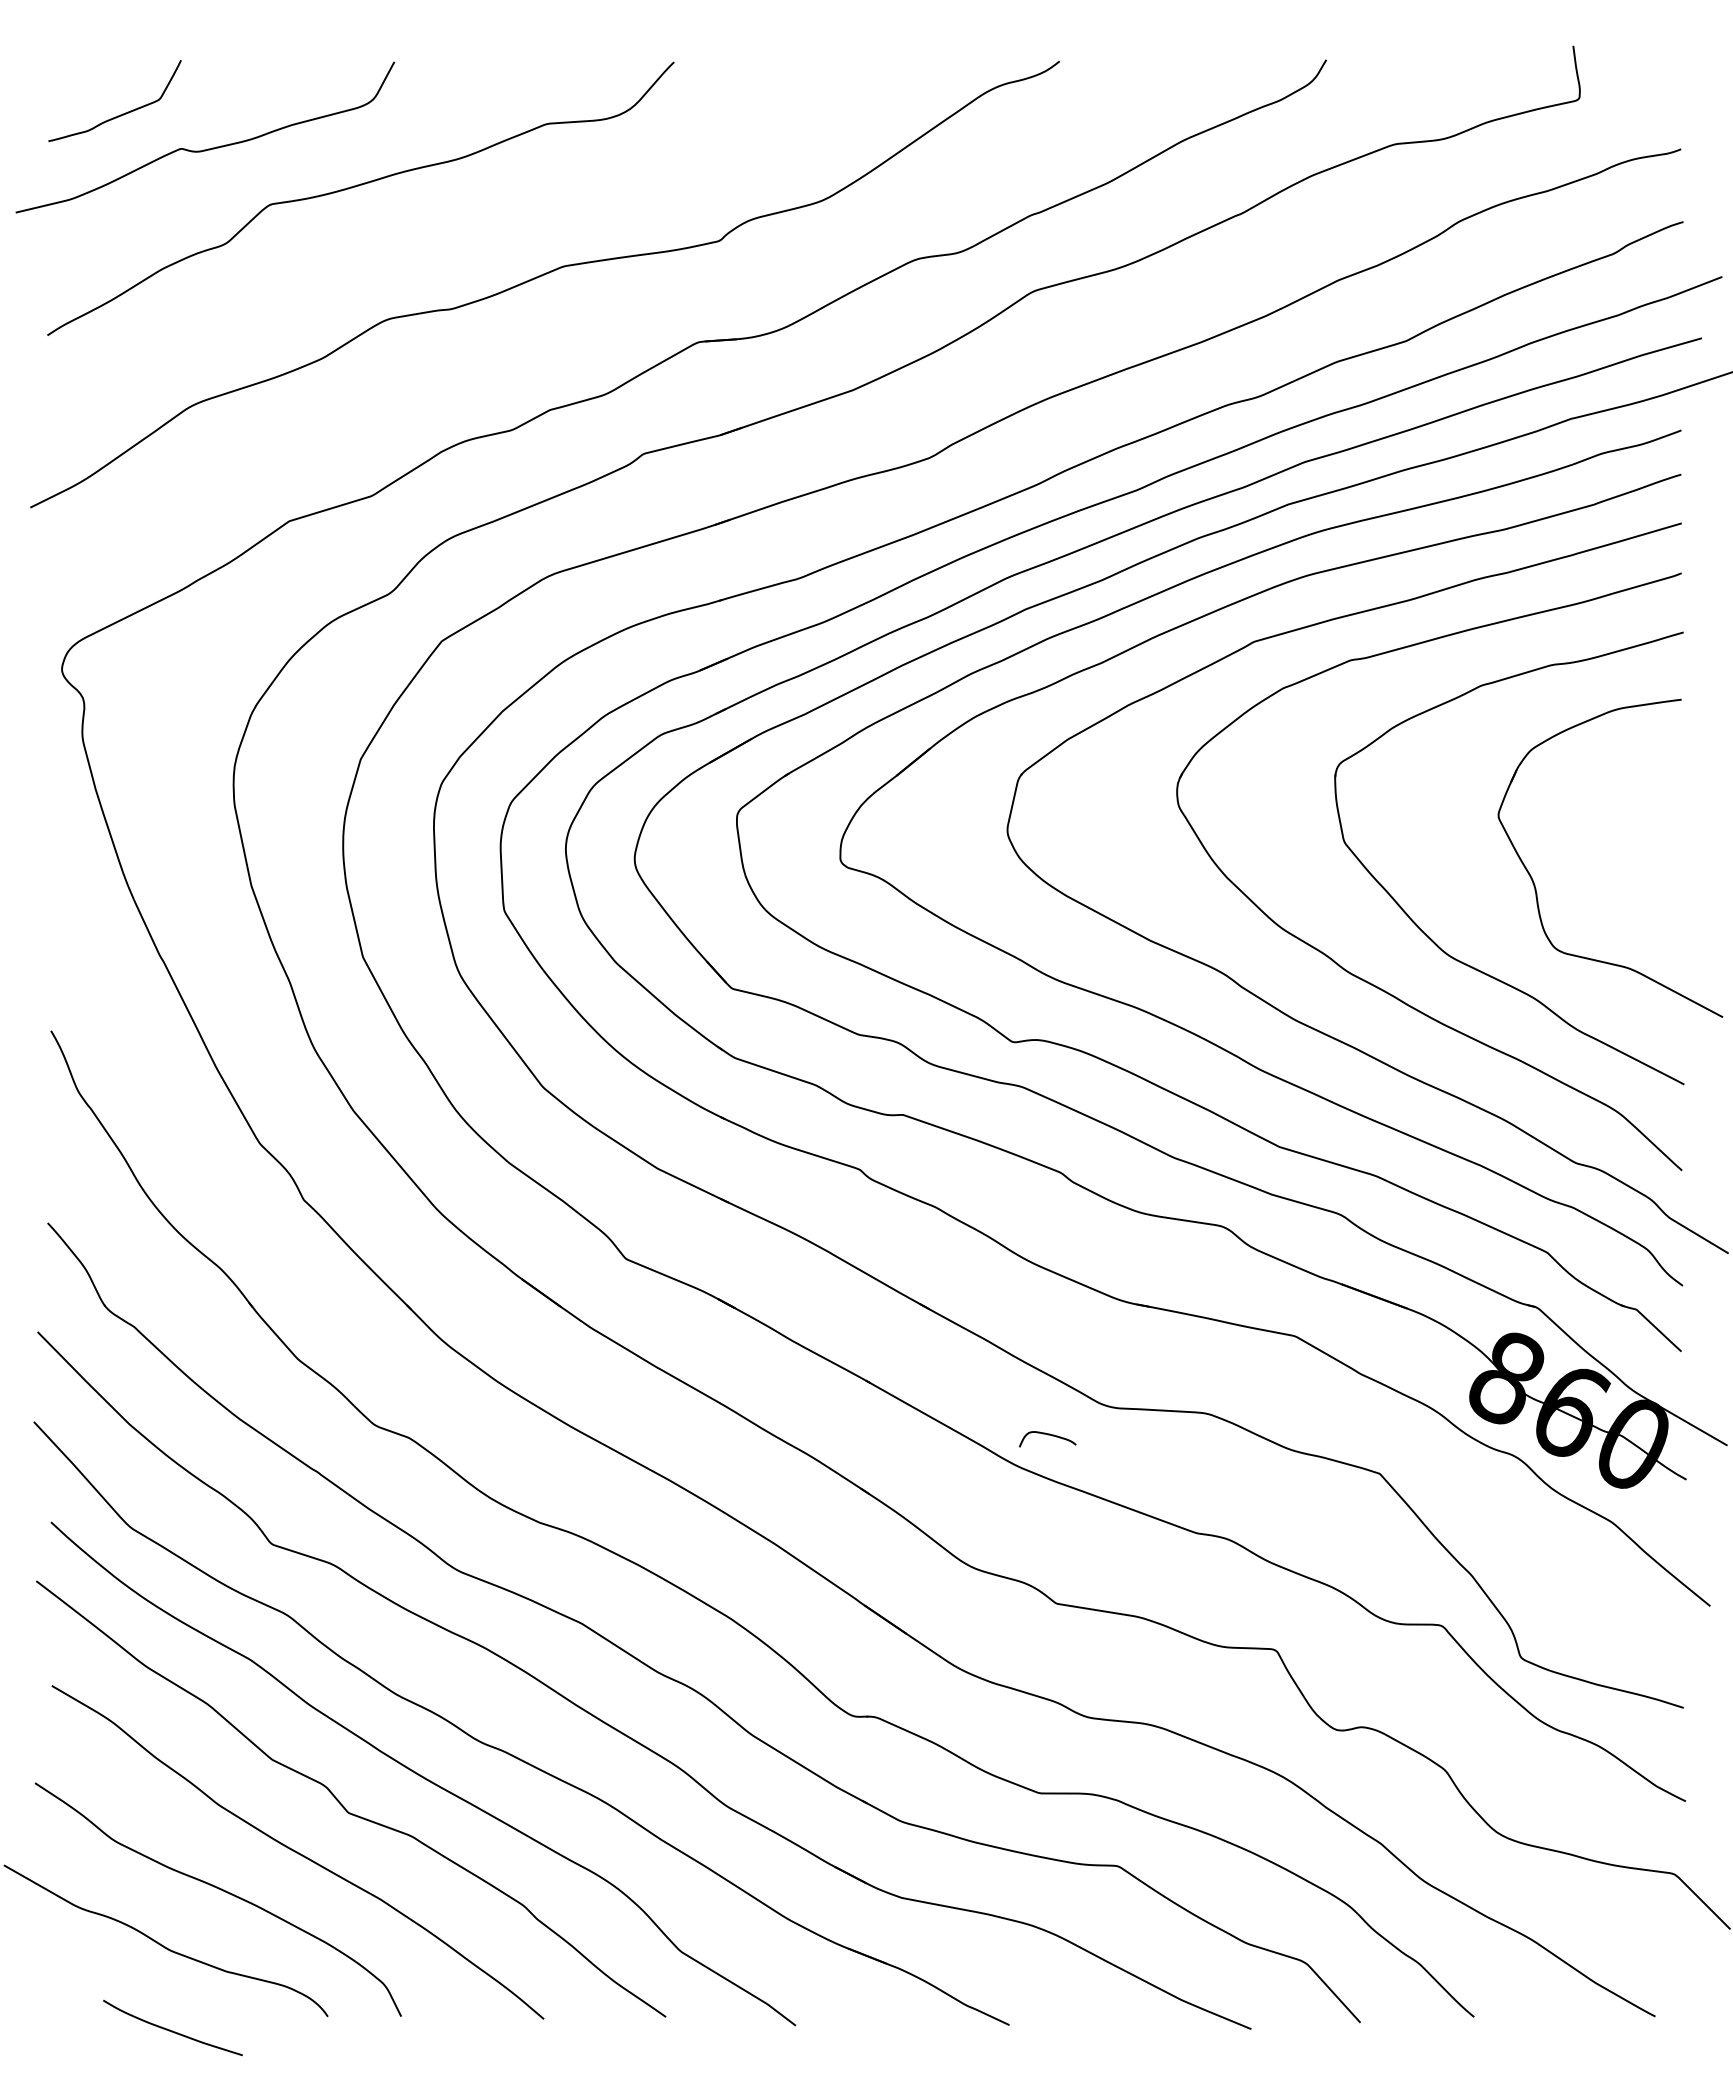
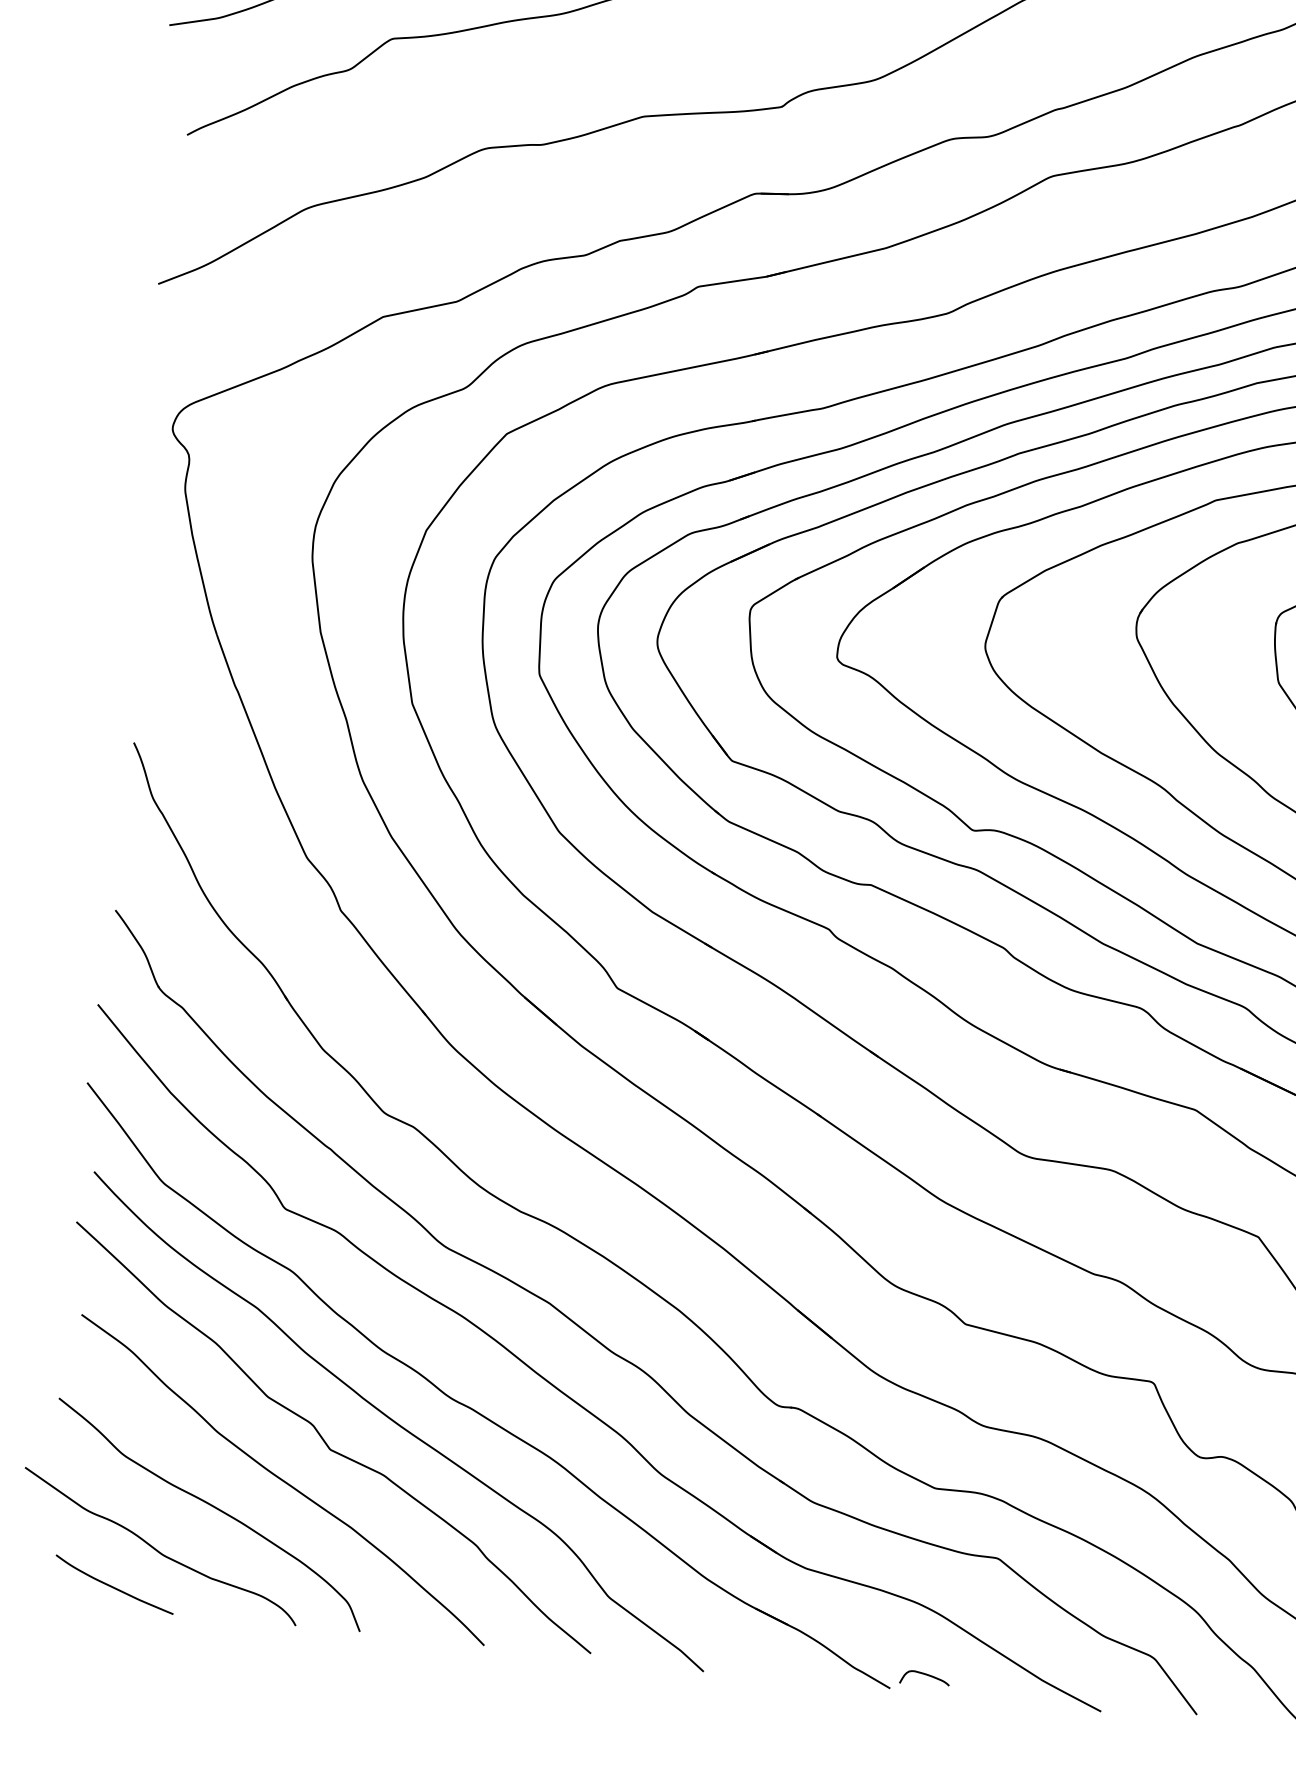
curve: (1048, 1435) -> (925, 1675), moved
curve: (172, 2030) -> (114, 1586), moved

